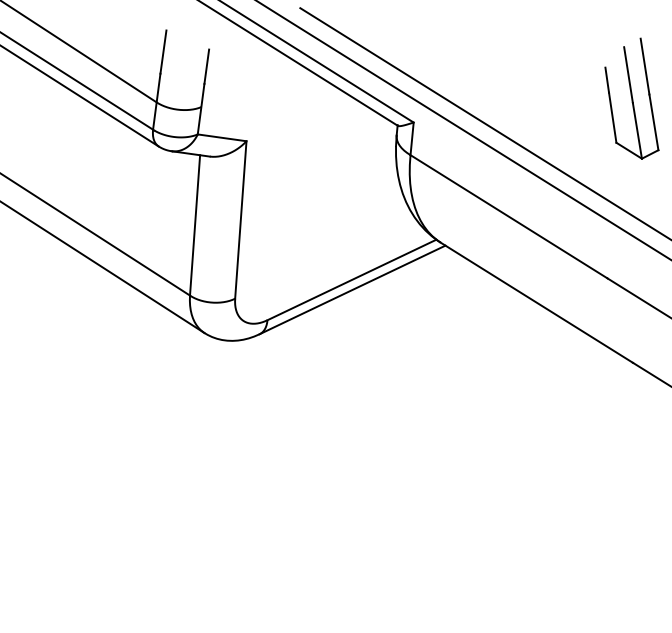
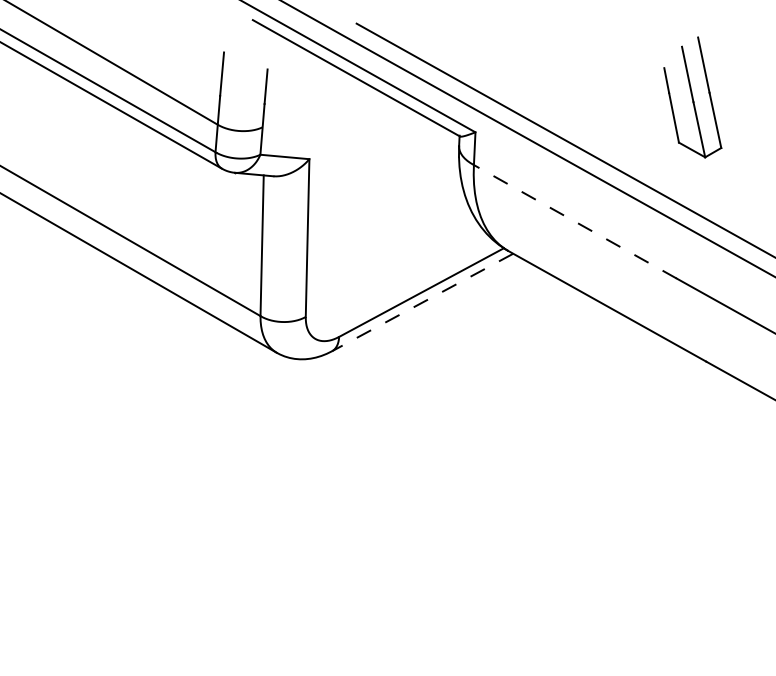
line: (508, 216) -> (574, 221), solid -> dashed
line: (352, 289) -> (422, 302), solid -> dashed

